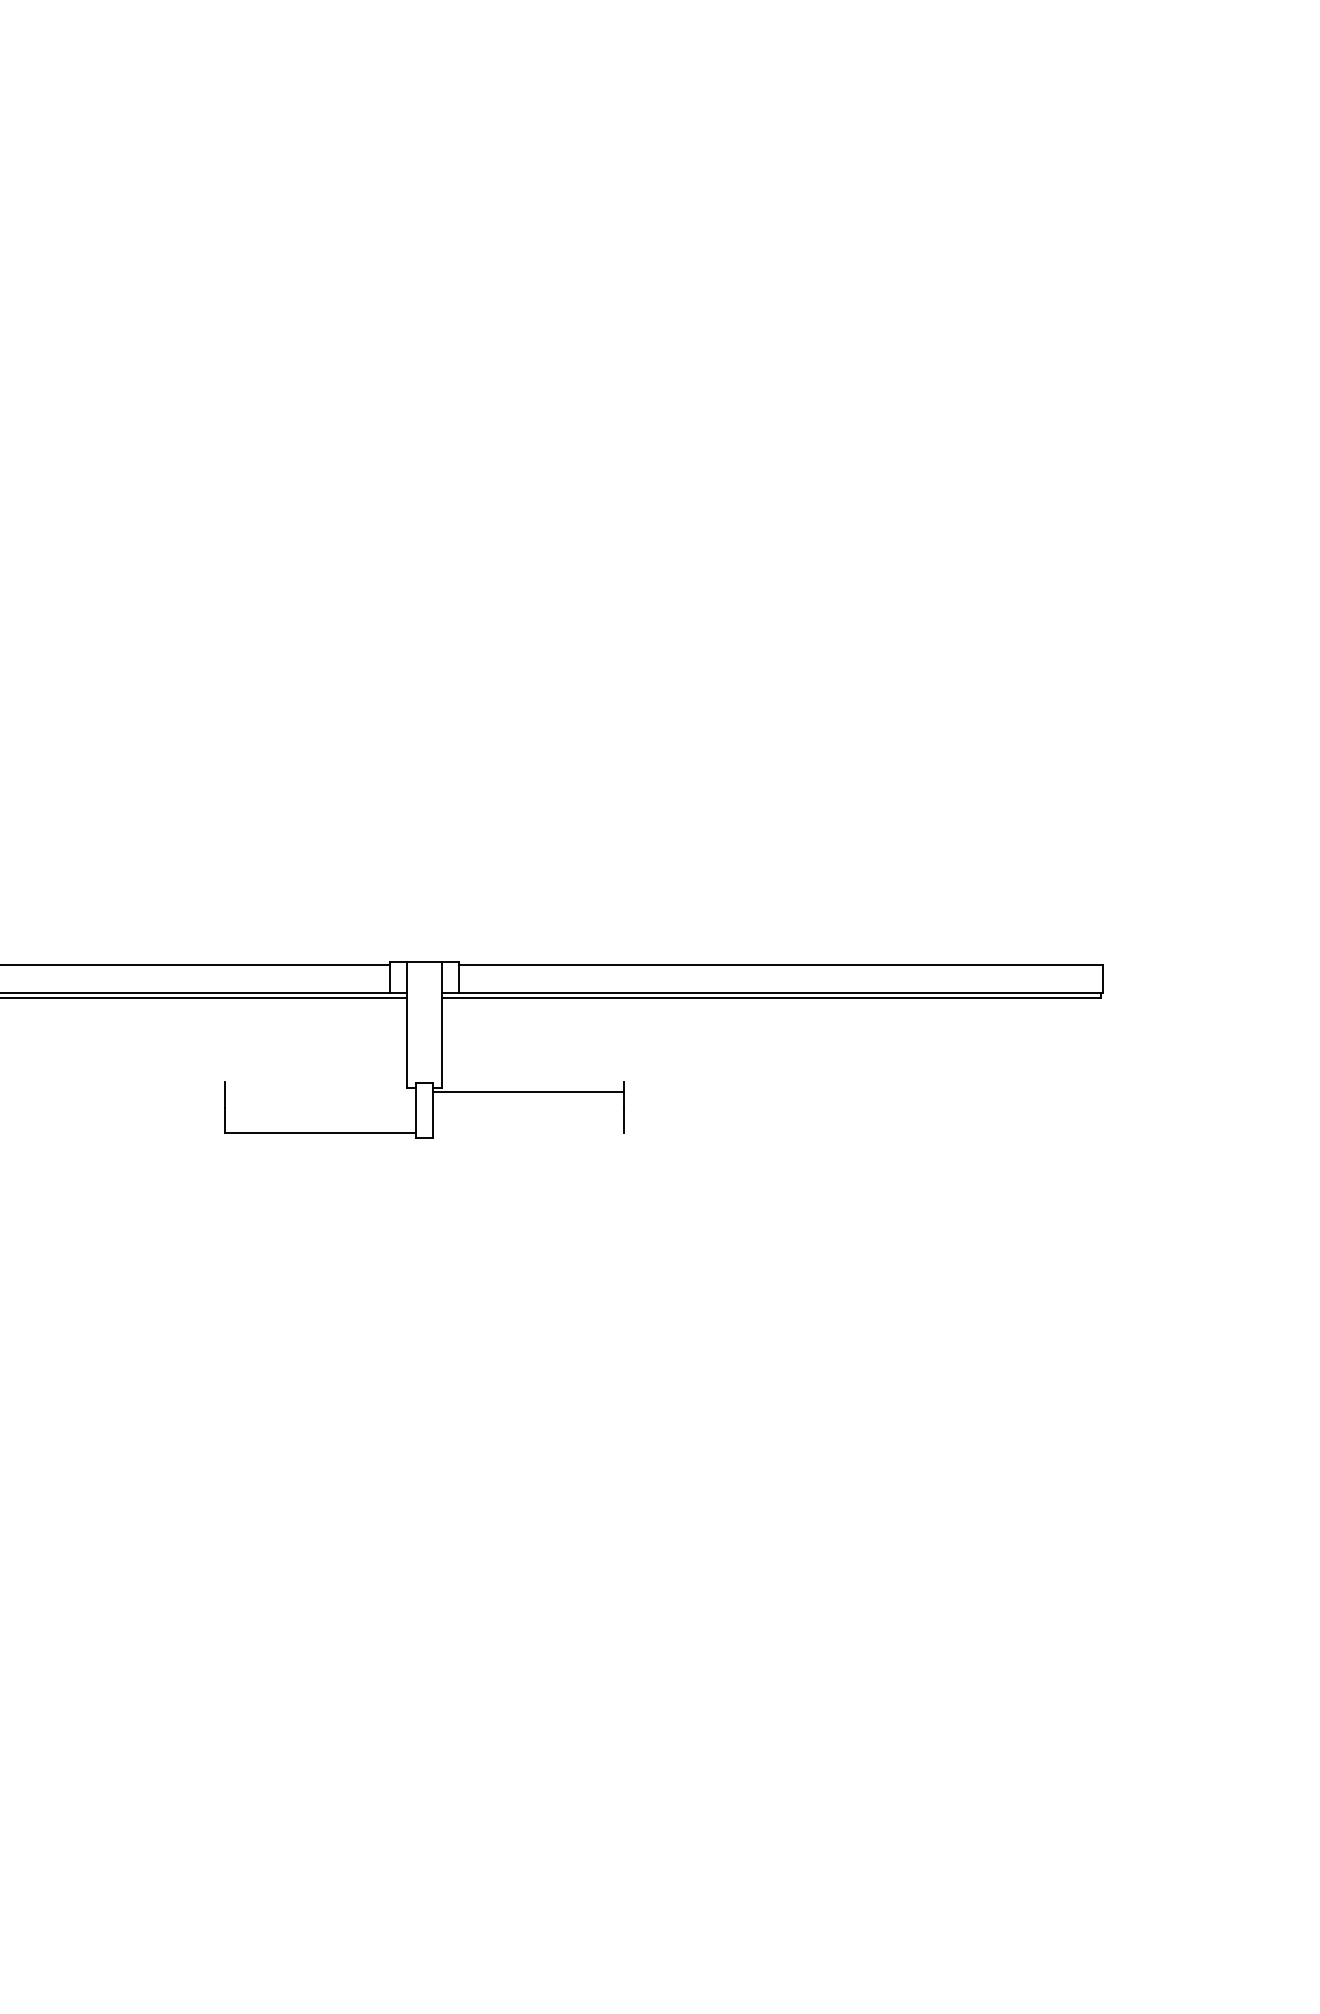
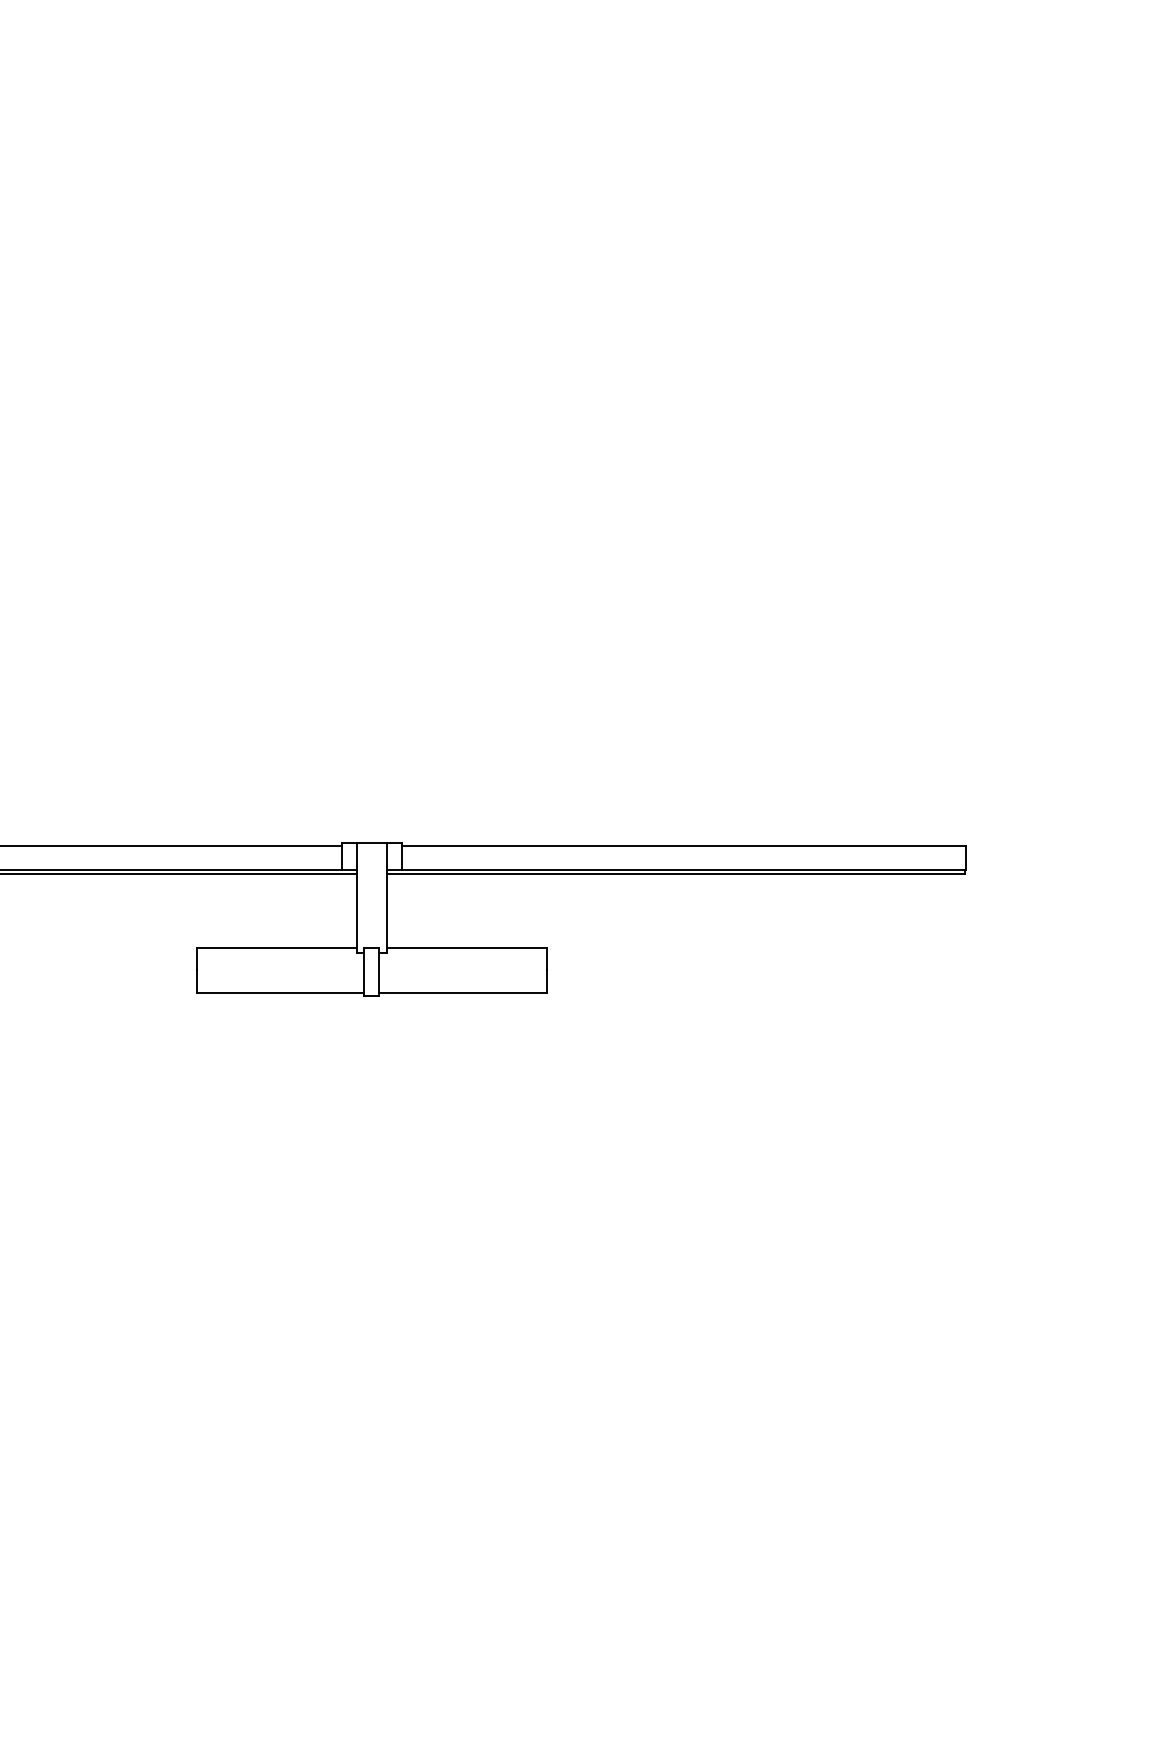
line: (316, 1081) -> (277, 947), added
line: (532, 1081) -> (466, 947), added
line: (528, 1092) -> (462, 992), moved

